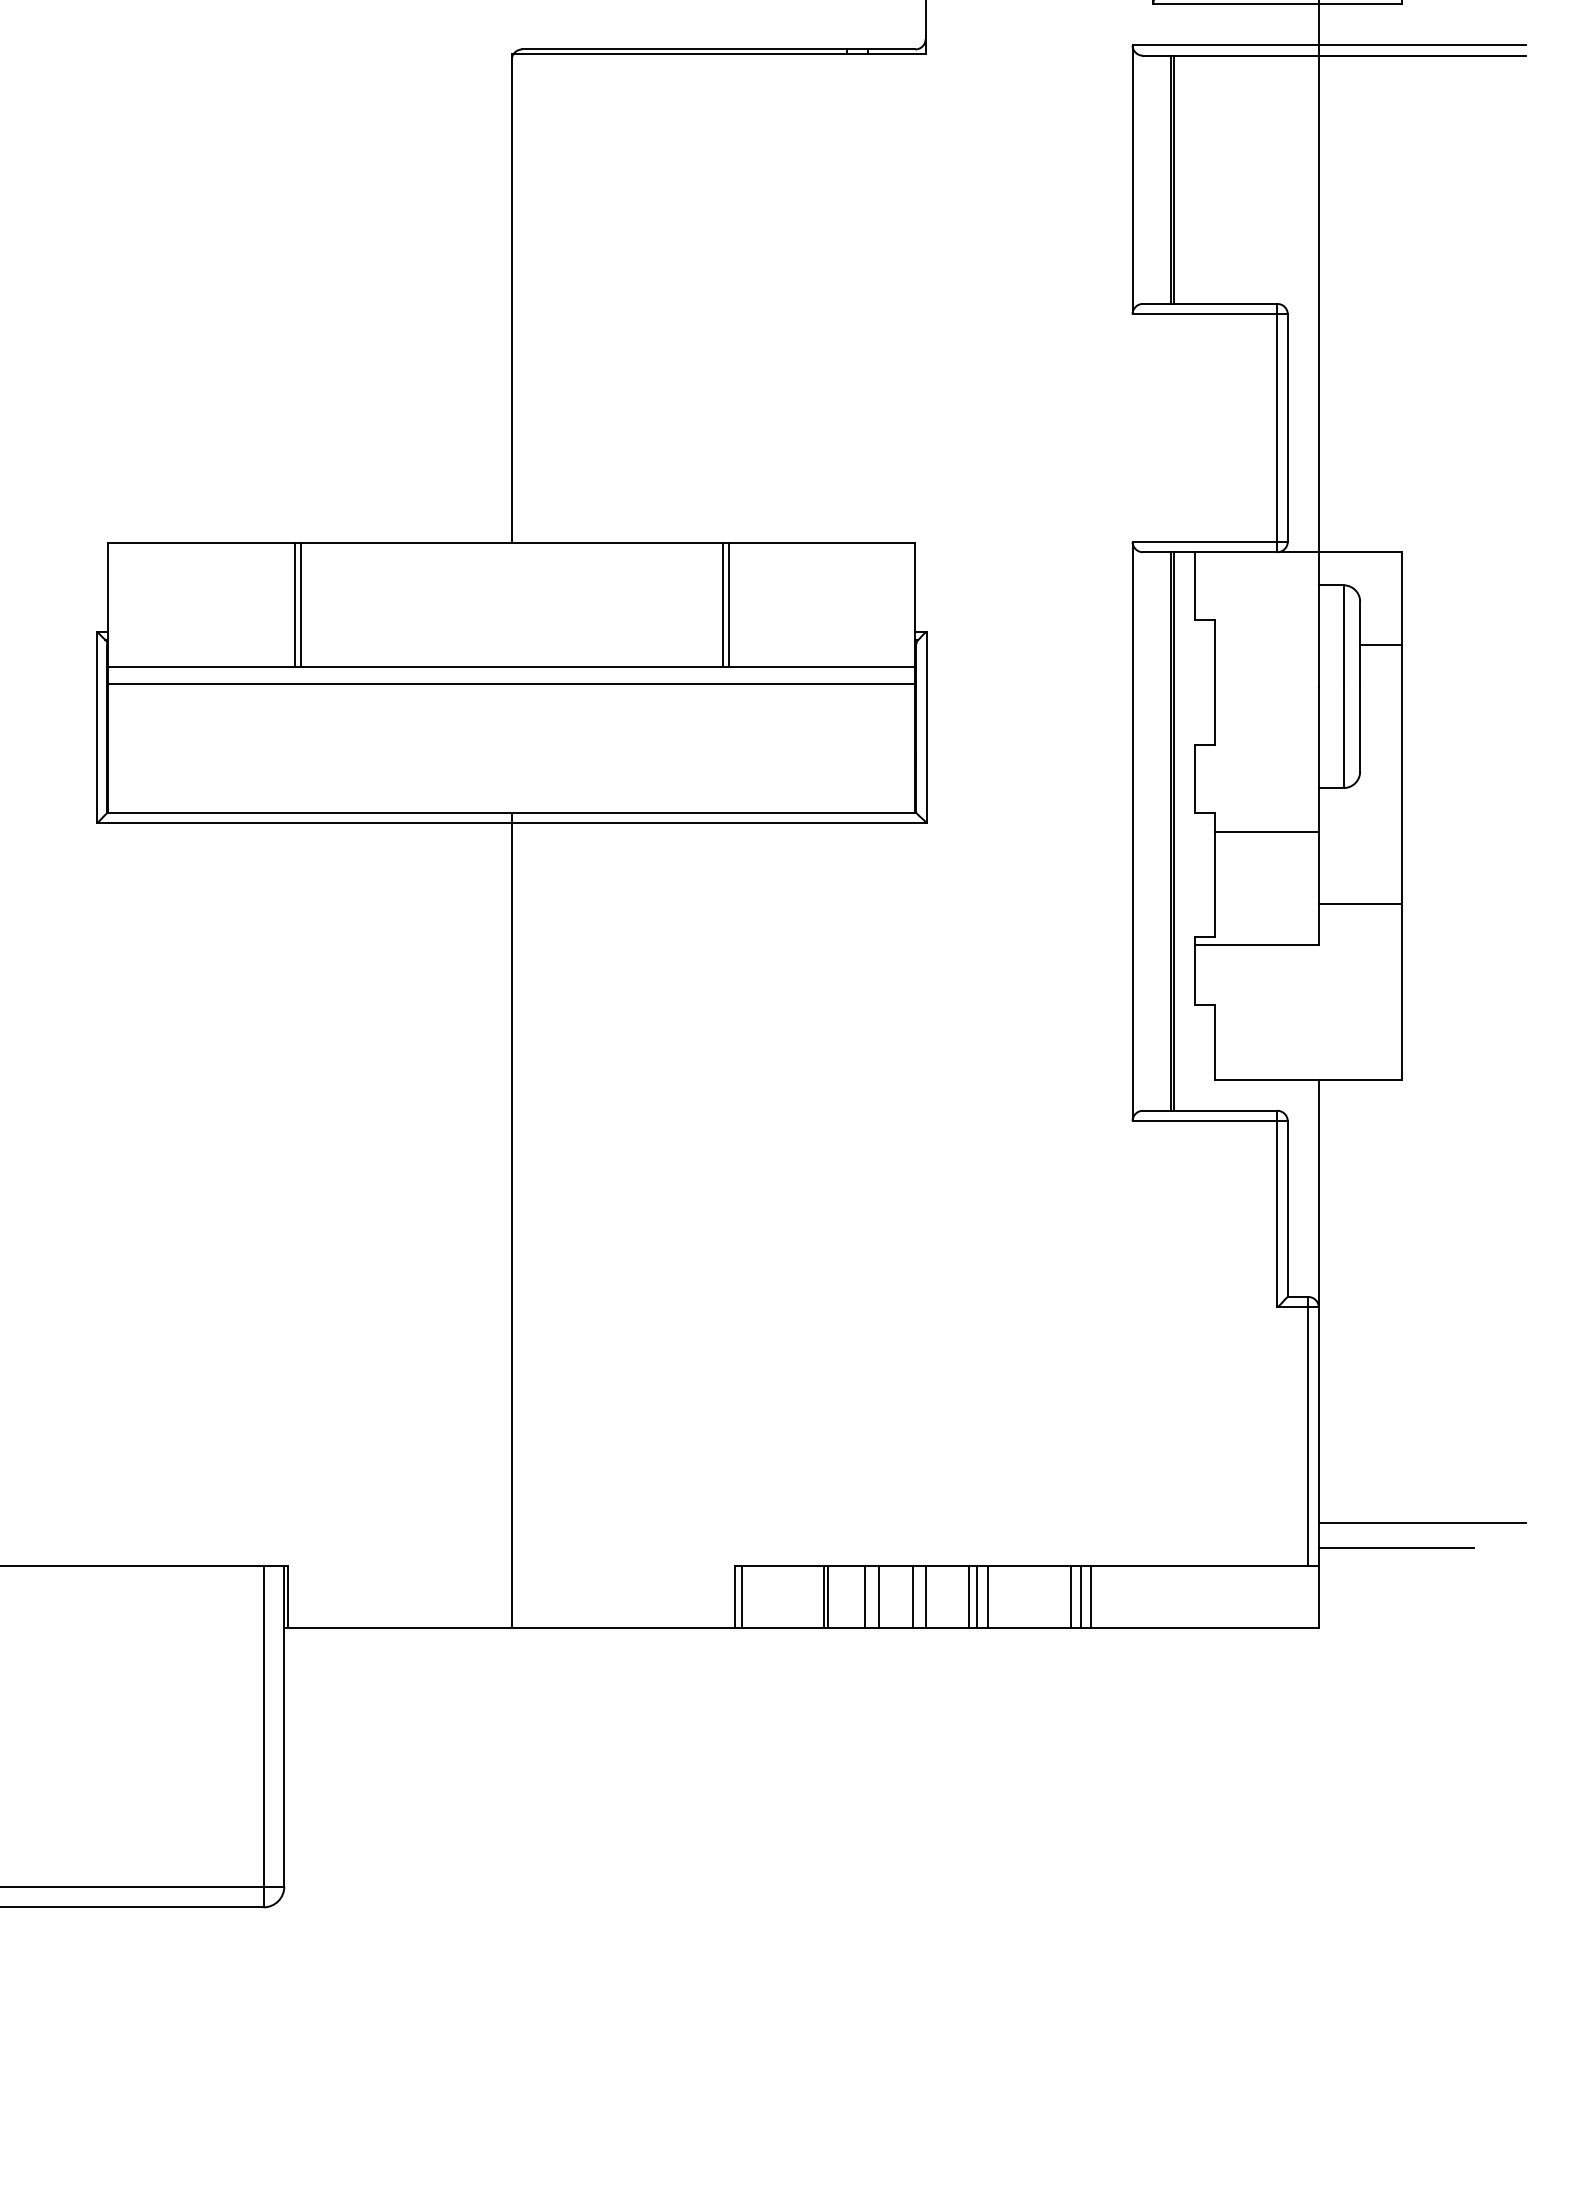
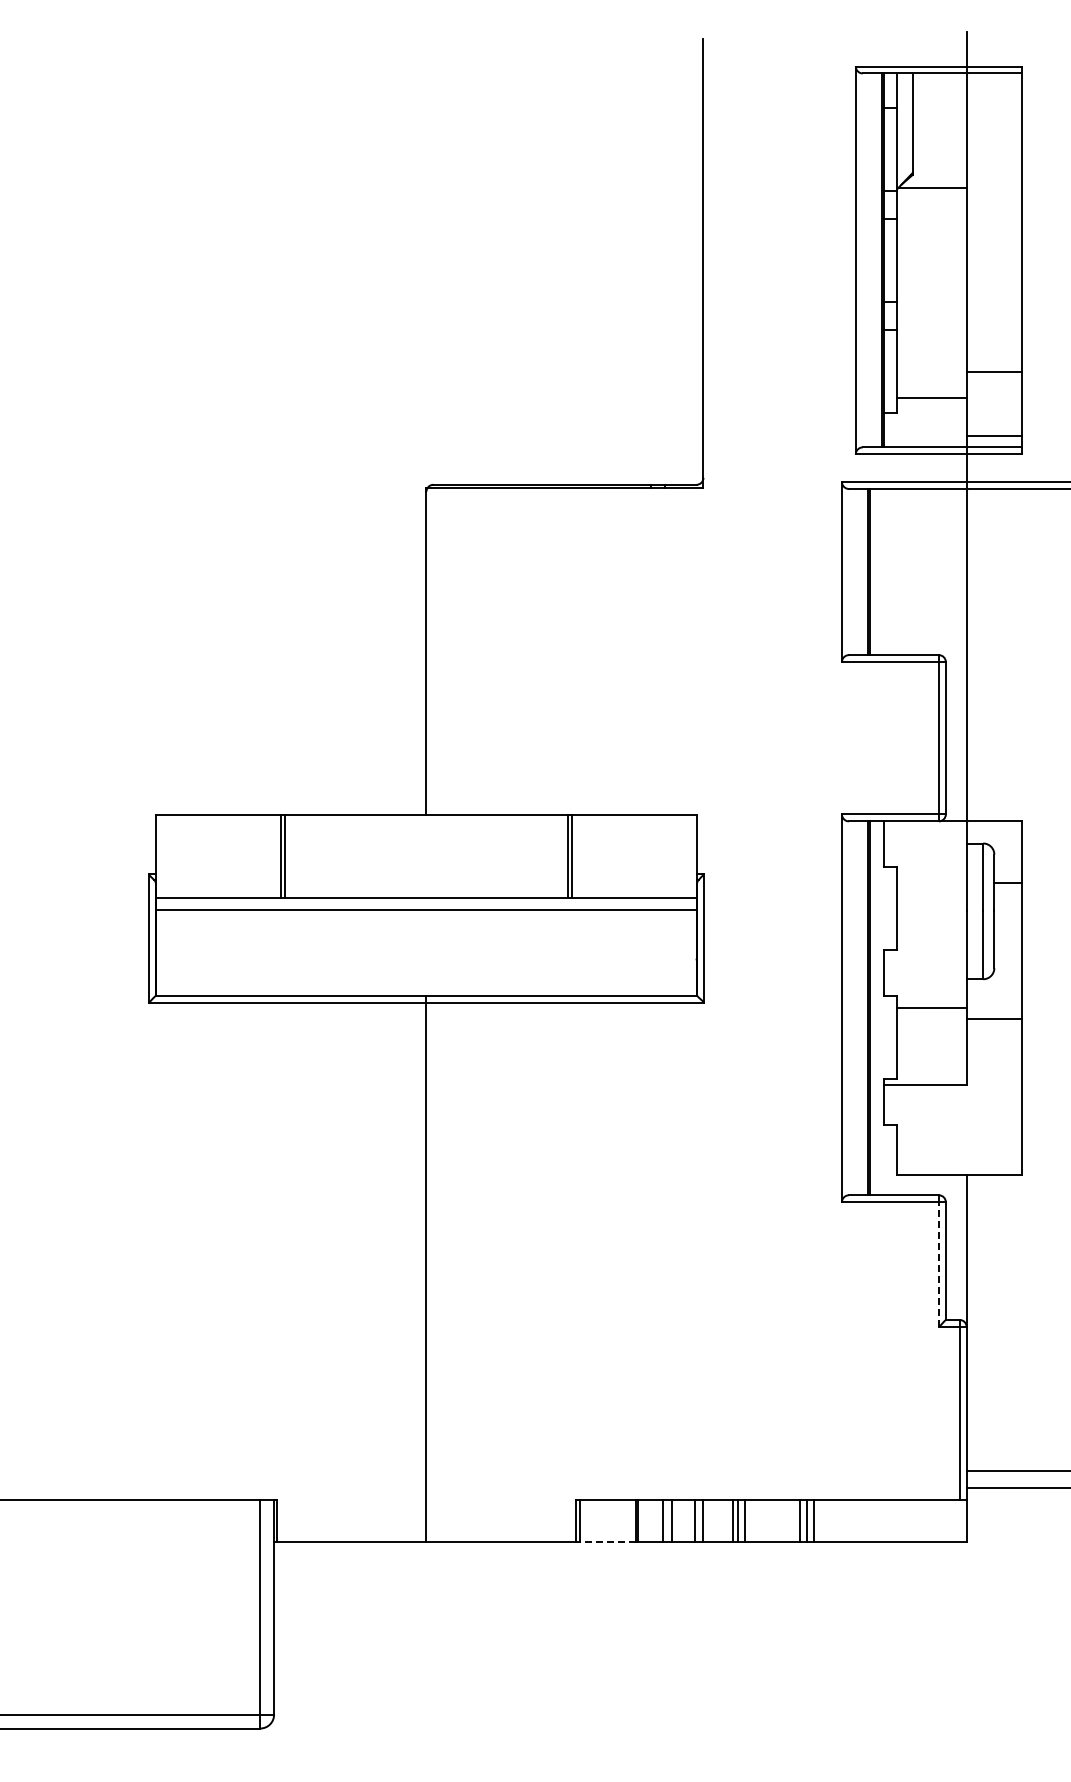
line: (1360, 903) -> (994, 1018), moved
line: (1276, 1214) -> (938, 1264), solid -> dashed
line: (782, 1627) -> (607, 1541), solid -> dashed

